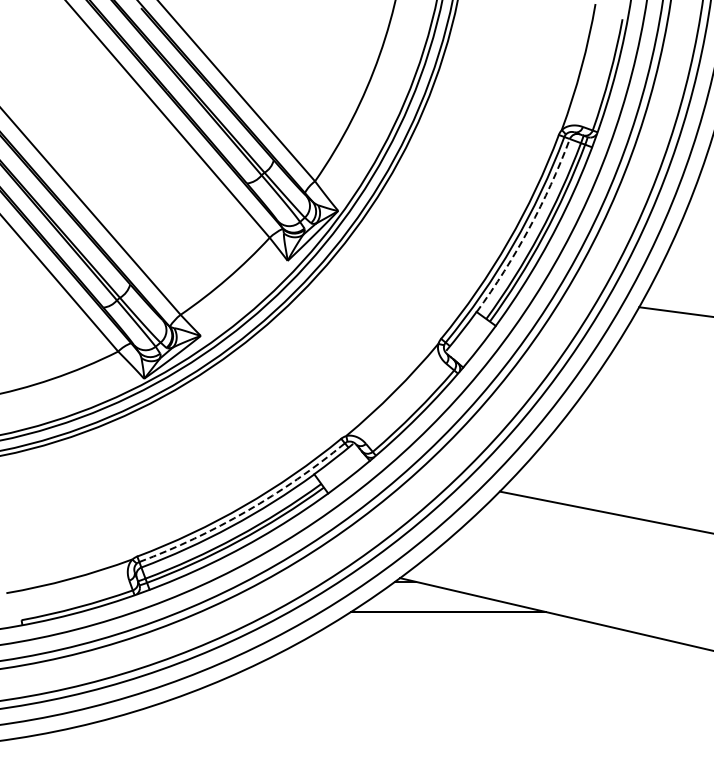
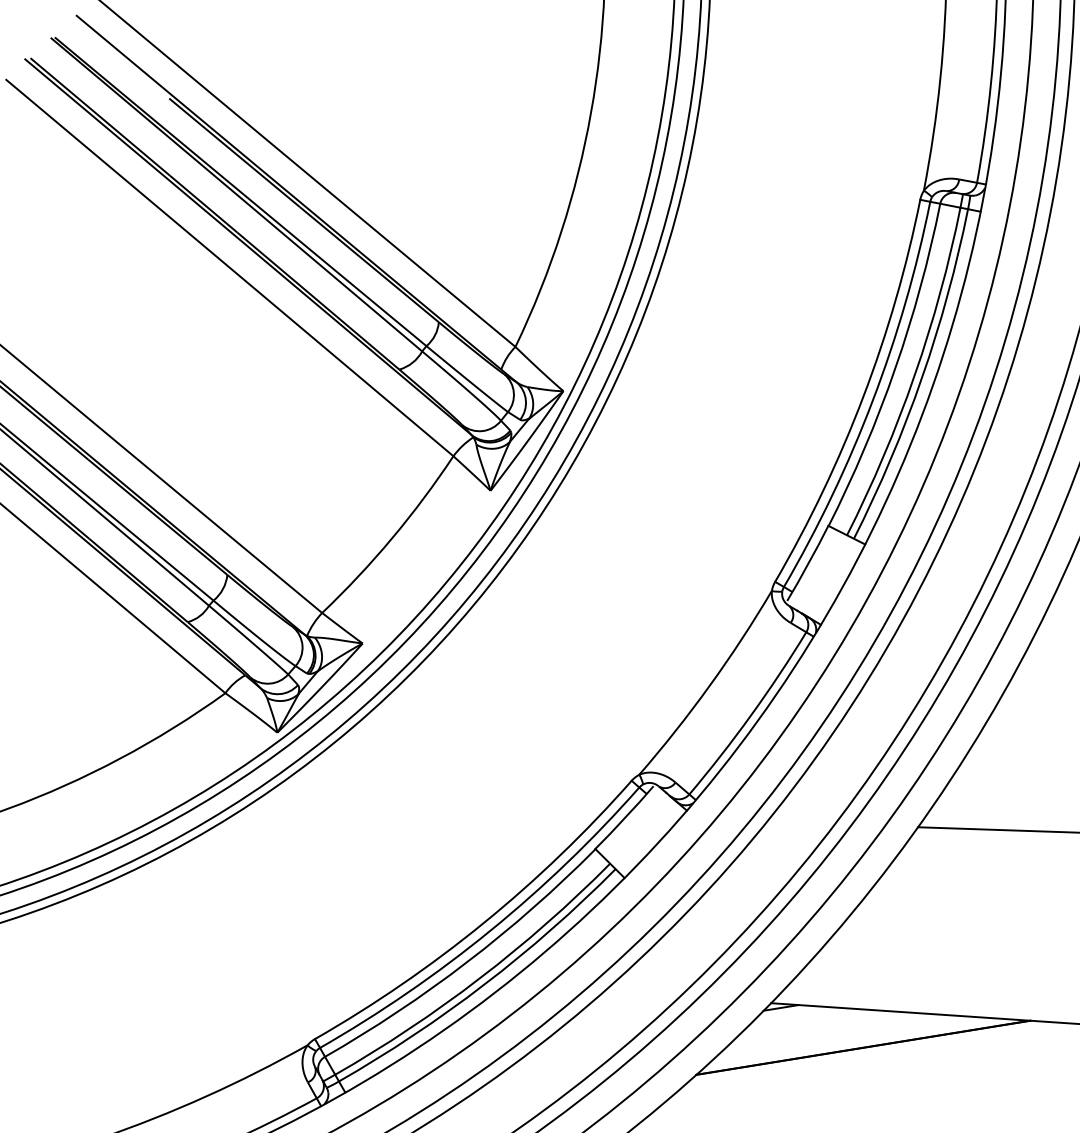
arc: (529, 228) -> (895, 368), dashed -> solid
arc: (247, 511) -> (491, 931), dashed -> solid

